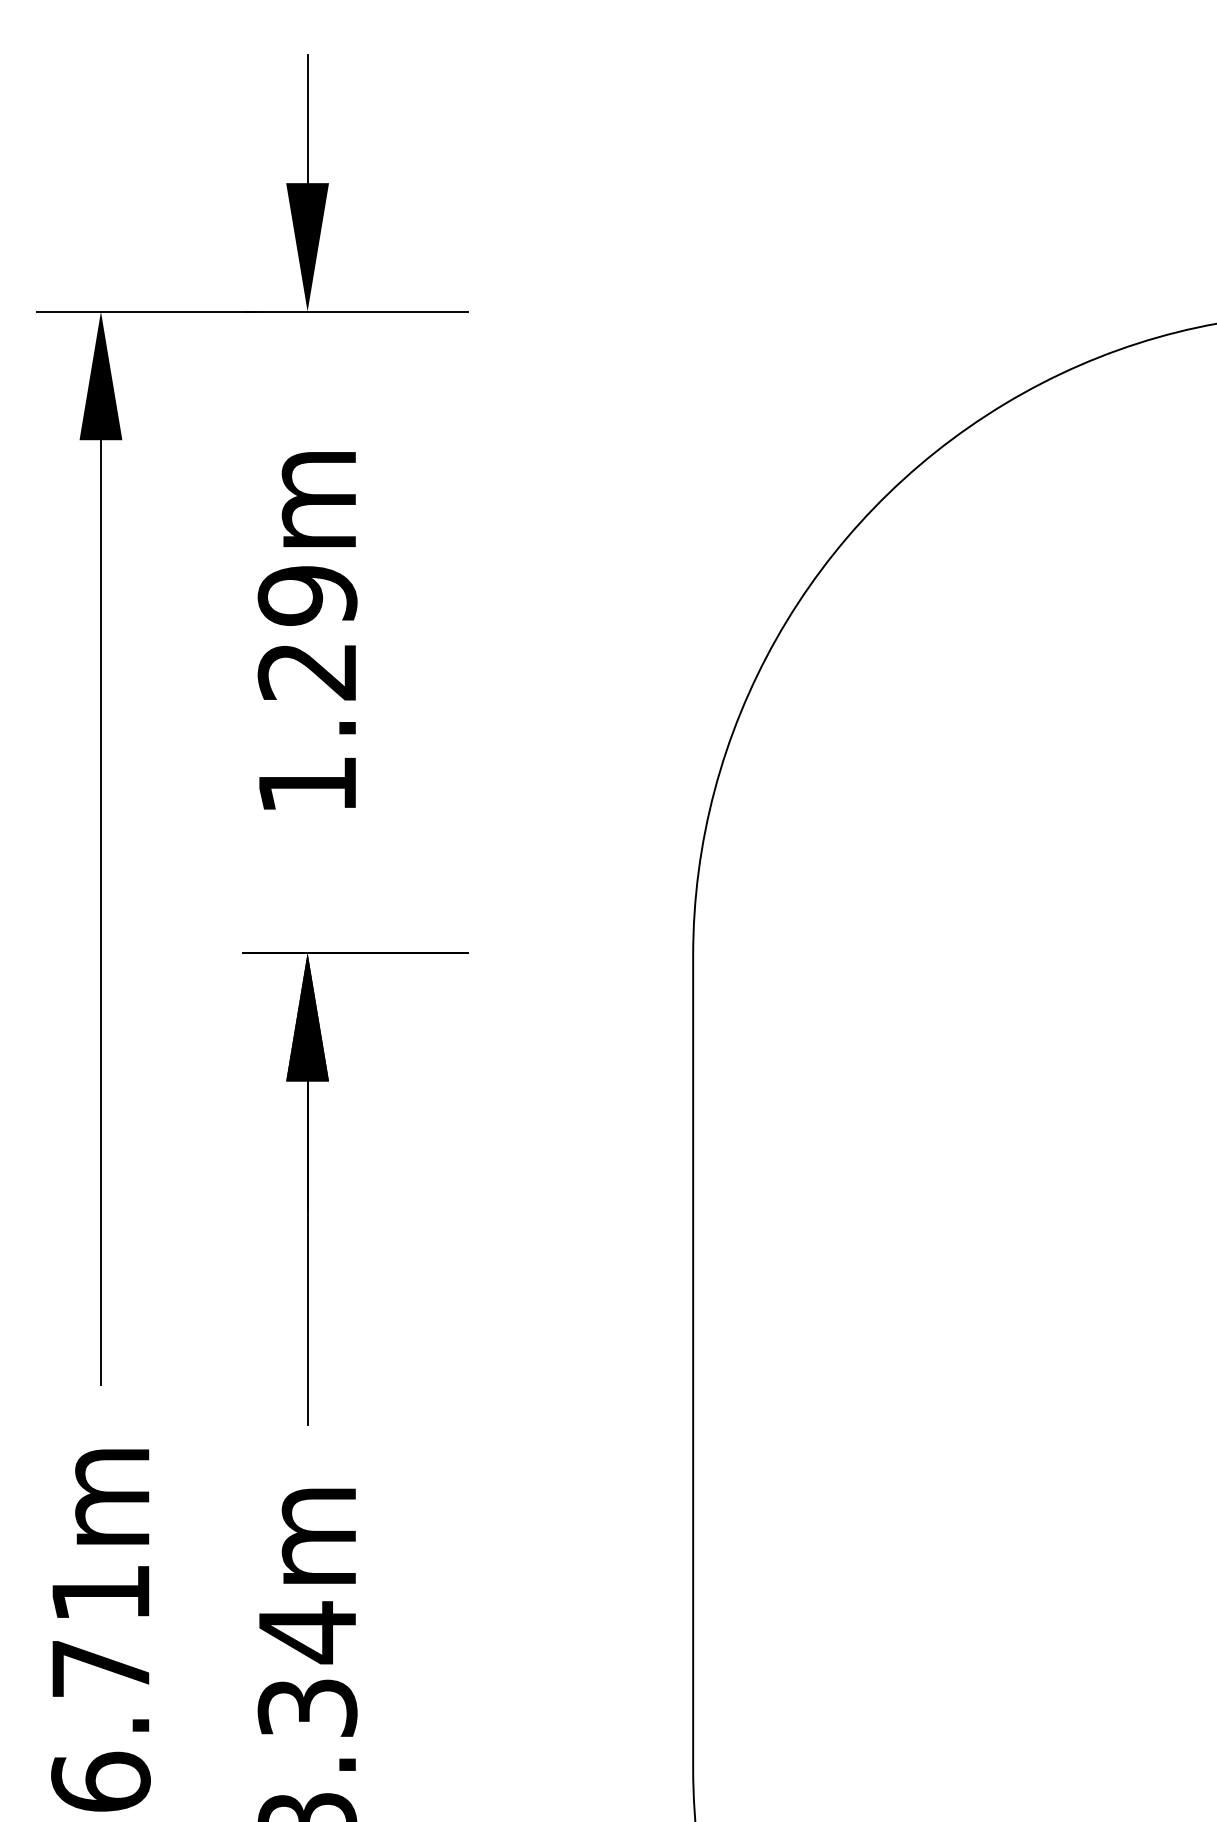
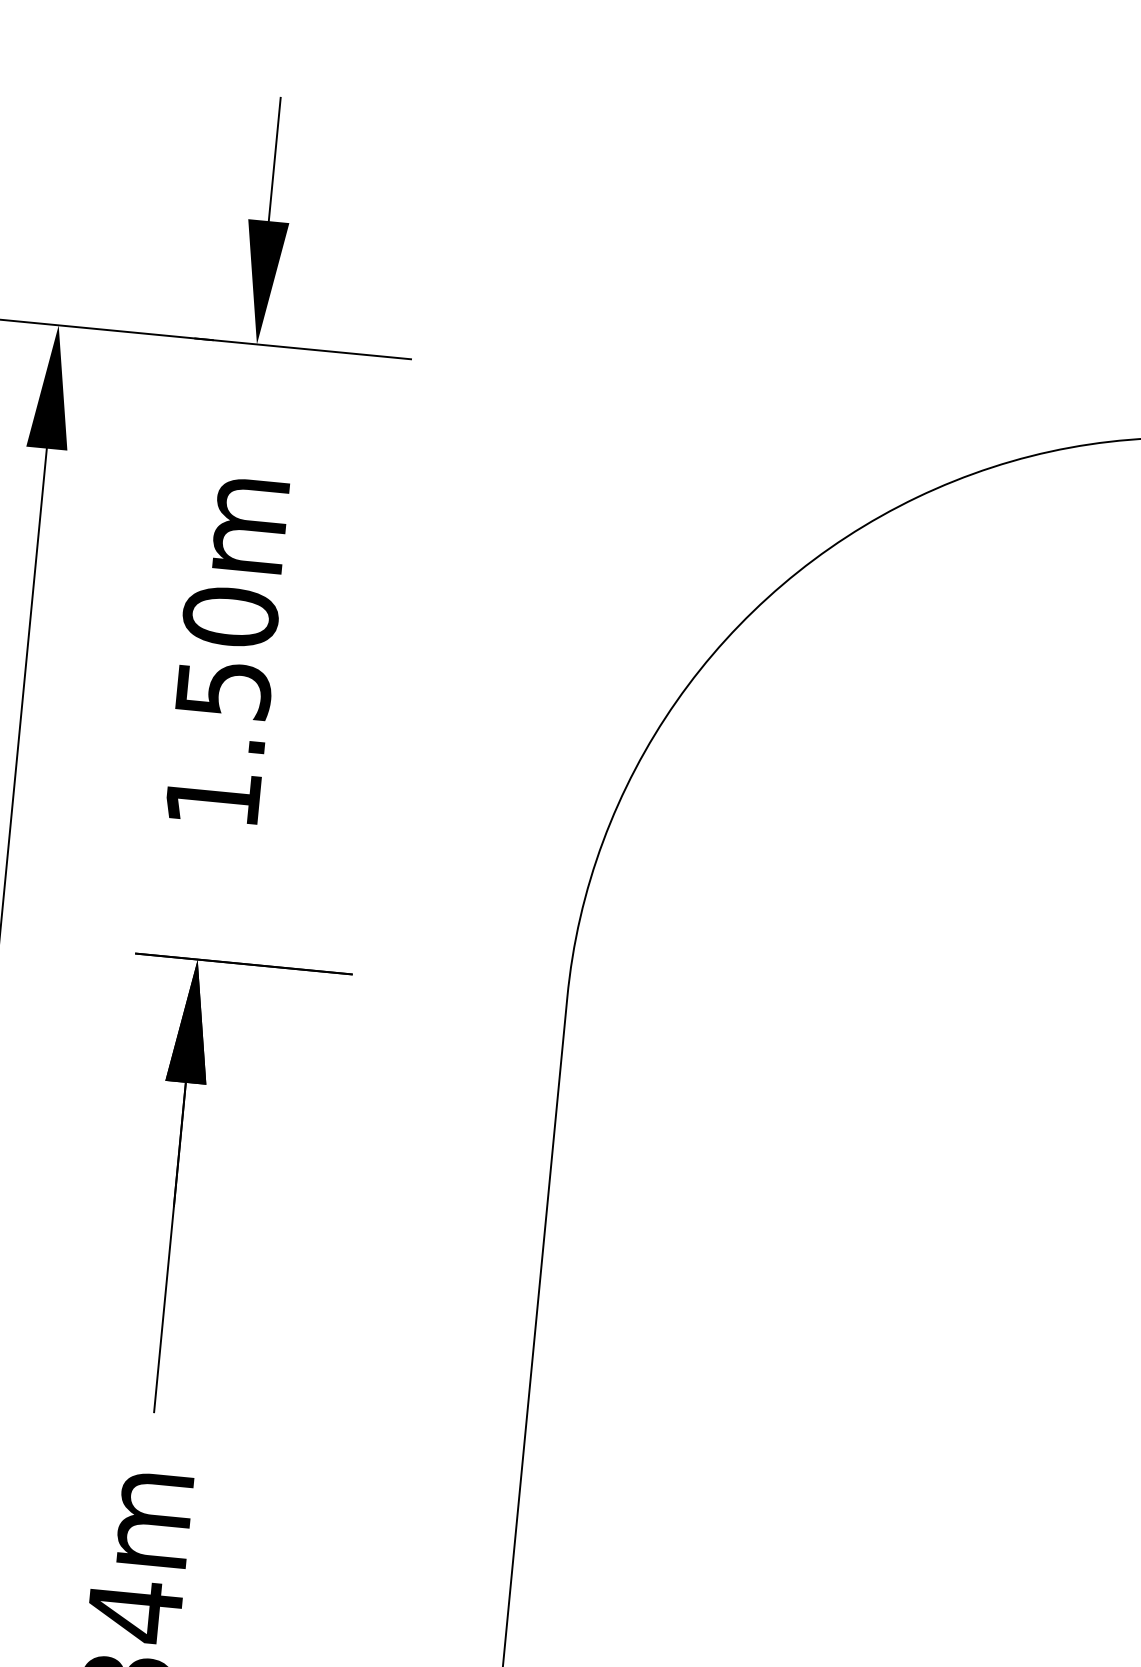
text: (307, 632) -> (227, 652), 1.29m -> 1.50m

